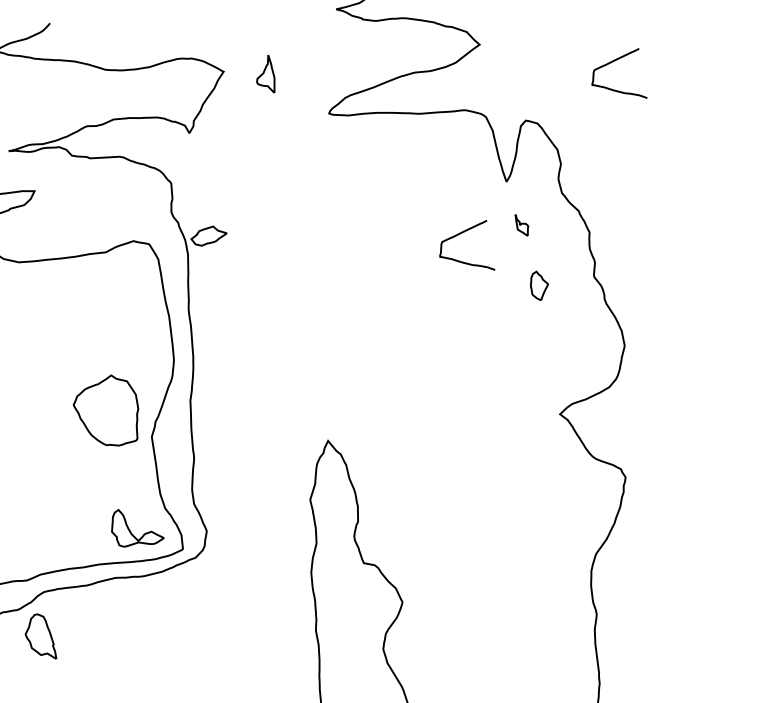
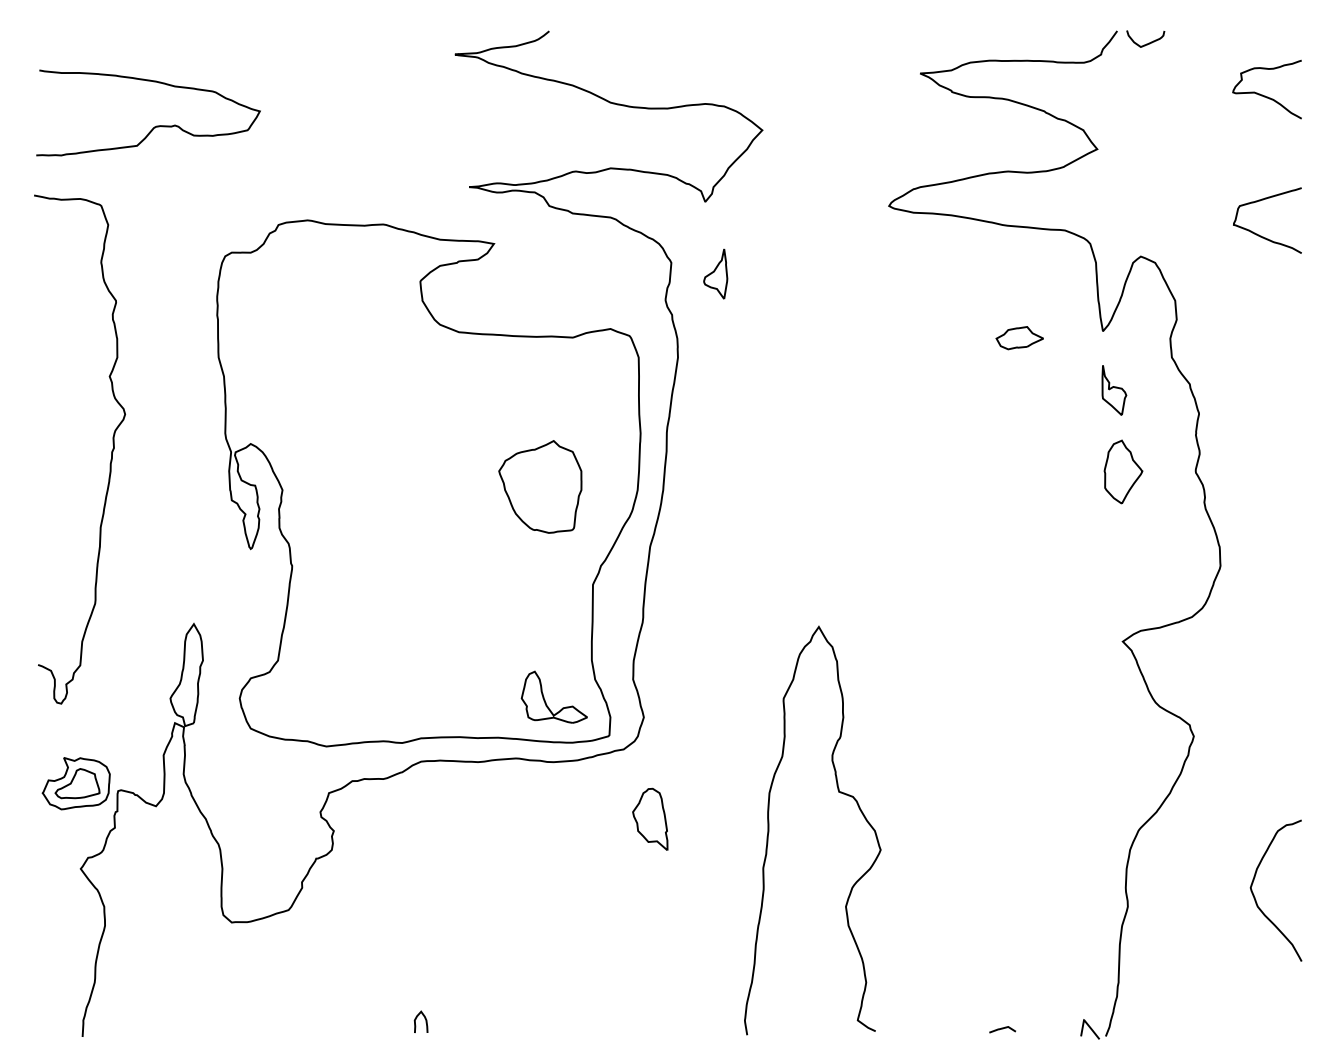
part: (264, 74) -> (715, 273), moved
part: (522, 225) -> (1114, 390), size x1.67
part: (208, 236) -> (1019, 338), moved
curve: (460, 261) -> (1027, 423), removed
part: (539, 285) -> (1123, 471), size x1.67
part: (106, 411) -> (540, 486), moved
curve: (692, 591) -> (1255, 897), added
part: (39, 637) -> (650, 818), moved

